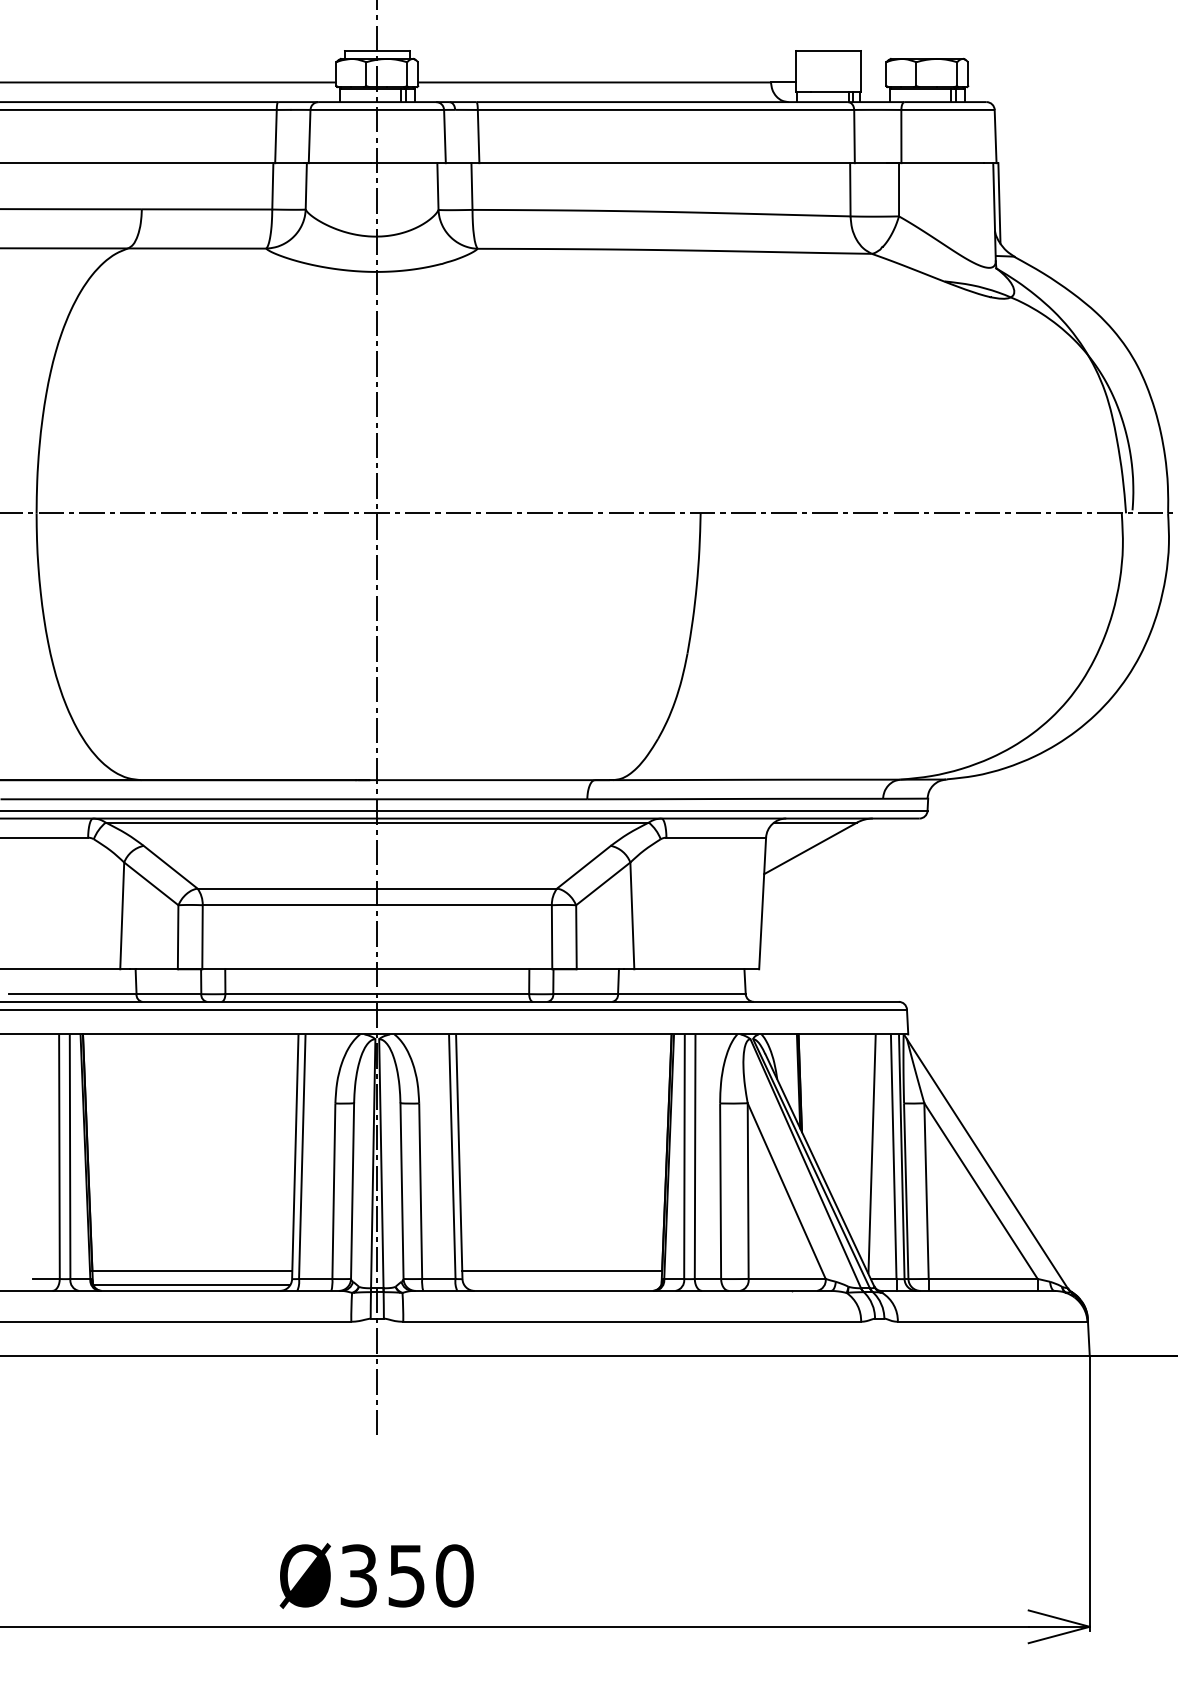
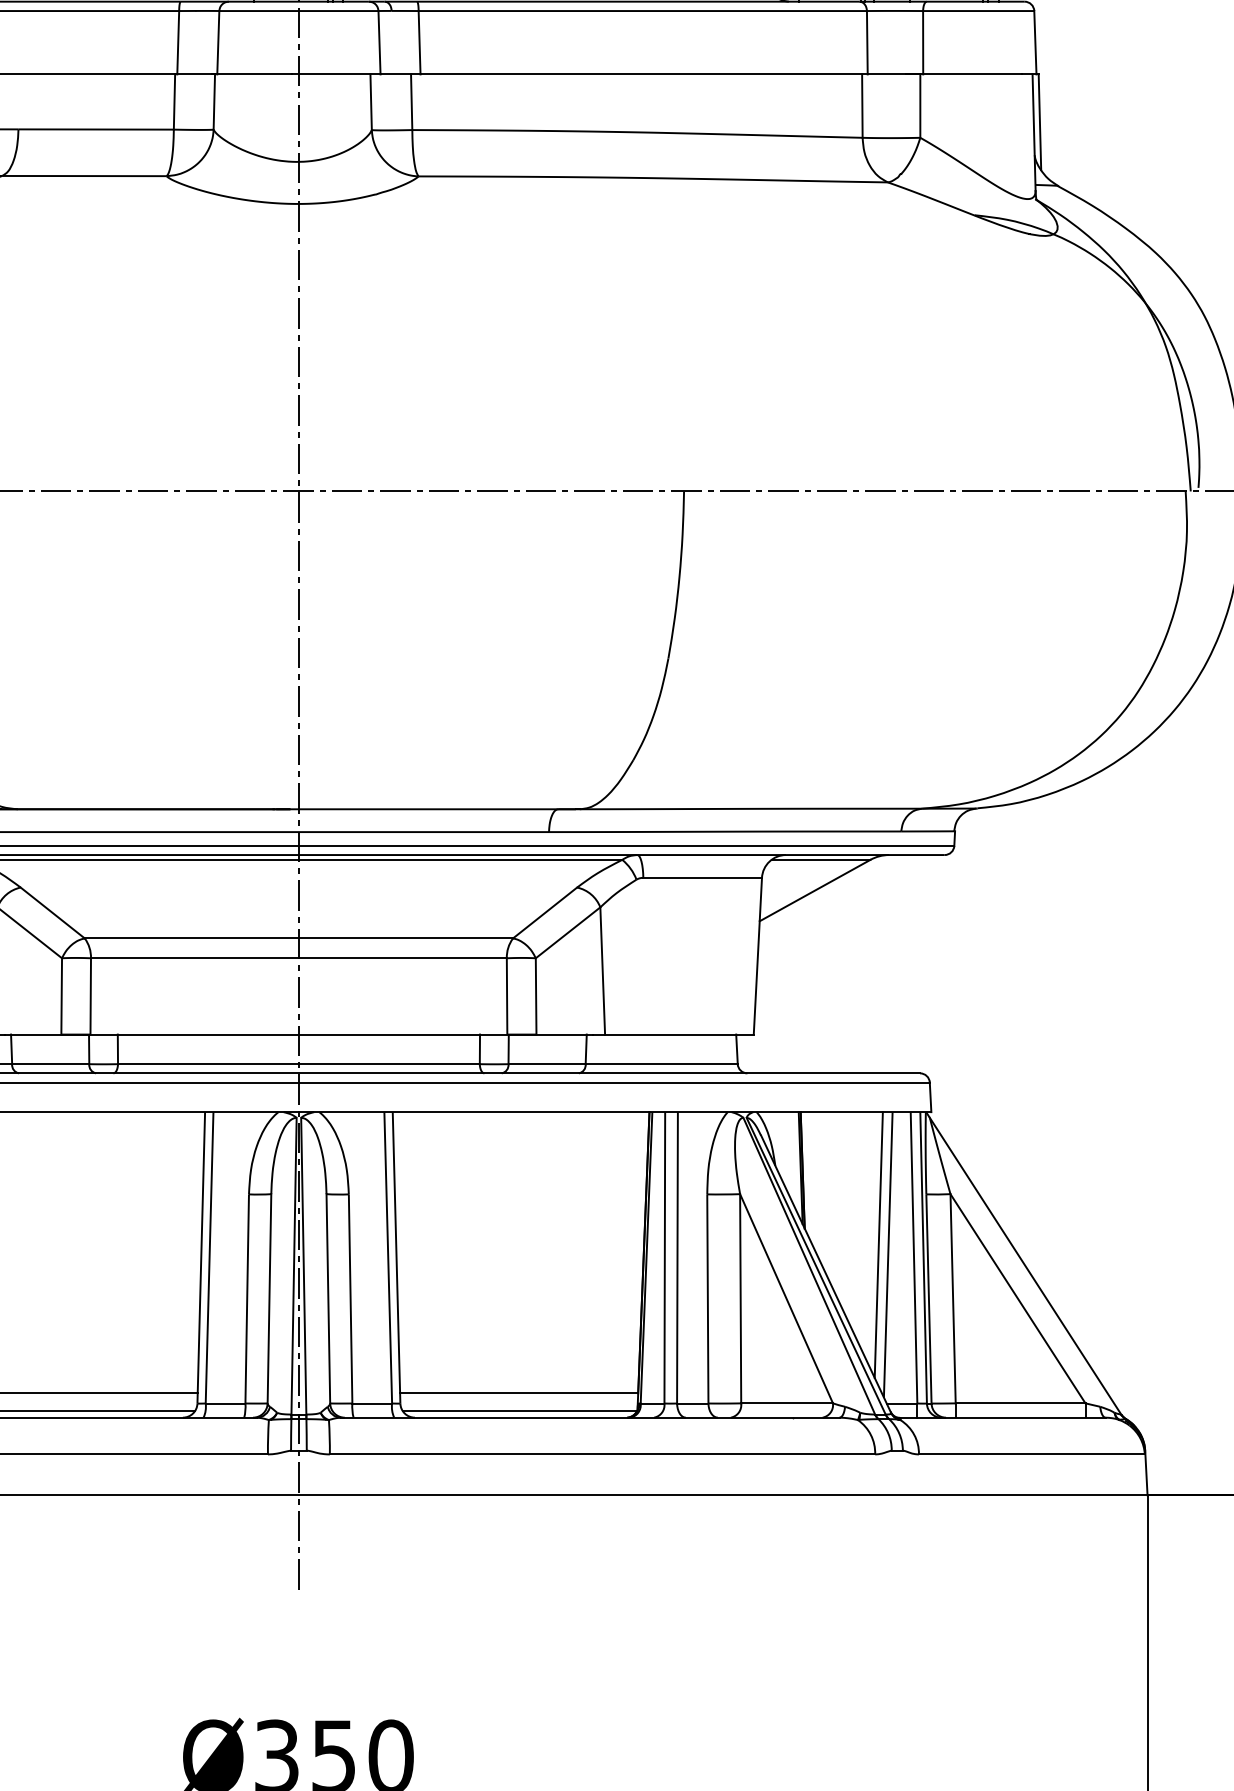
line: (863, 1145) -> (878, 1244), added
line: (562, 1285) -> (519, 1411), added

